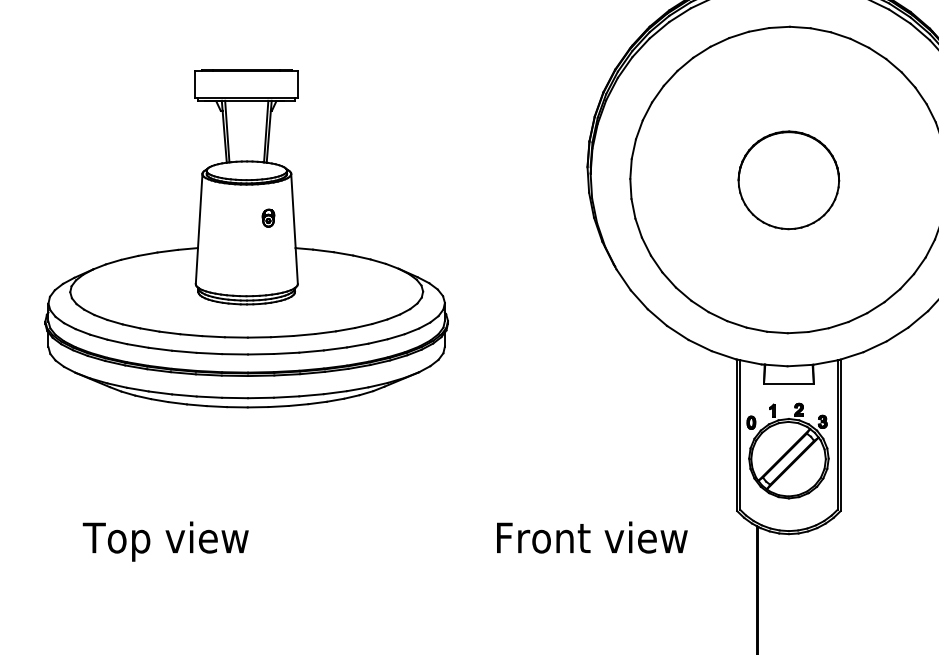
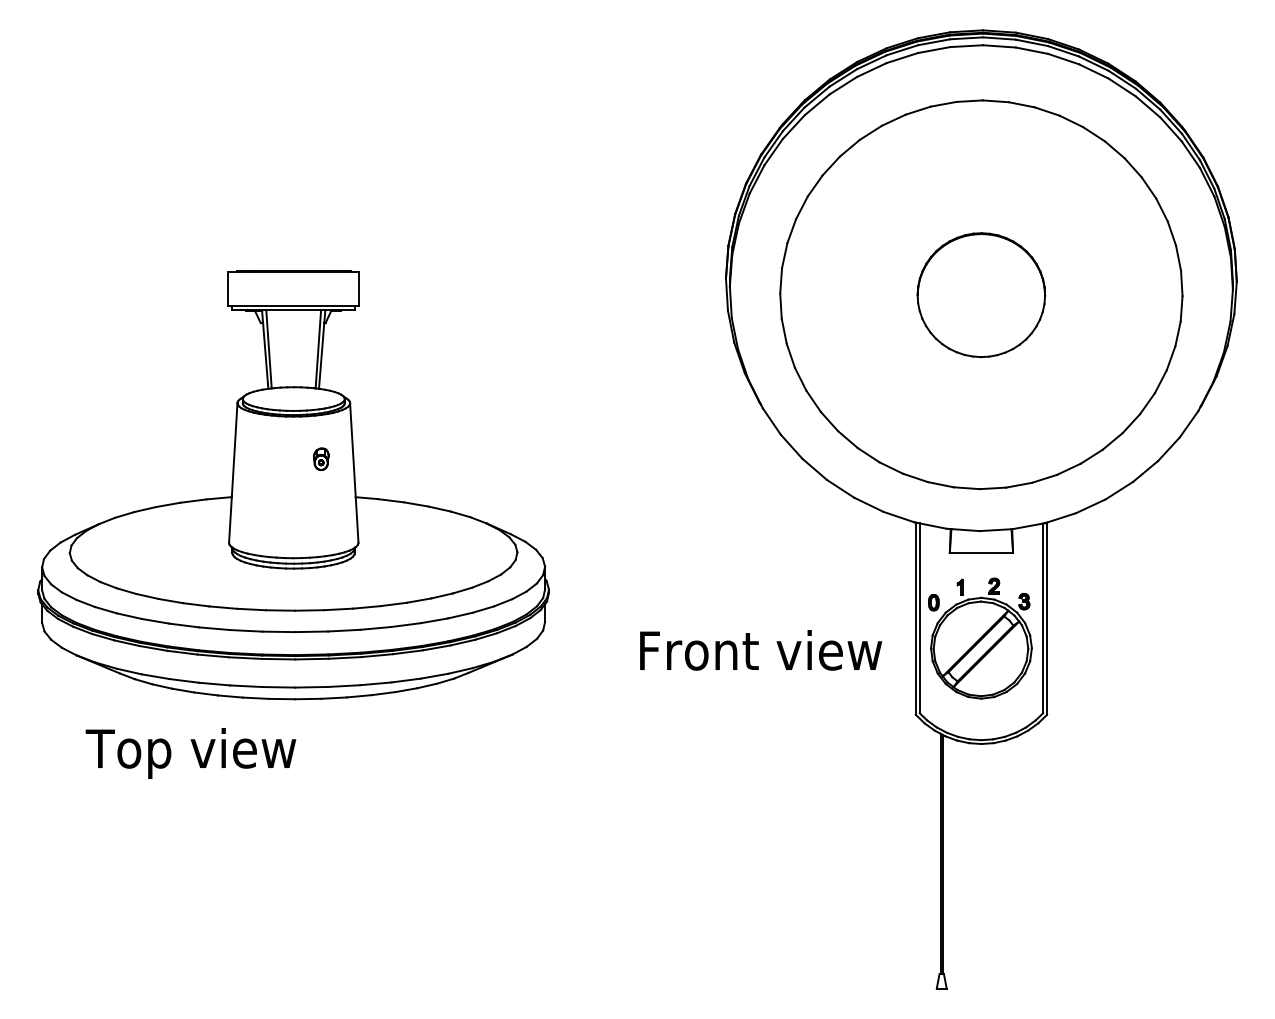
part: (246, 238) -> (293, 485), moved
text: (592, 537) -> (761, 650), moved

